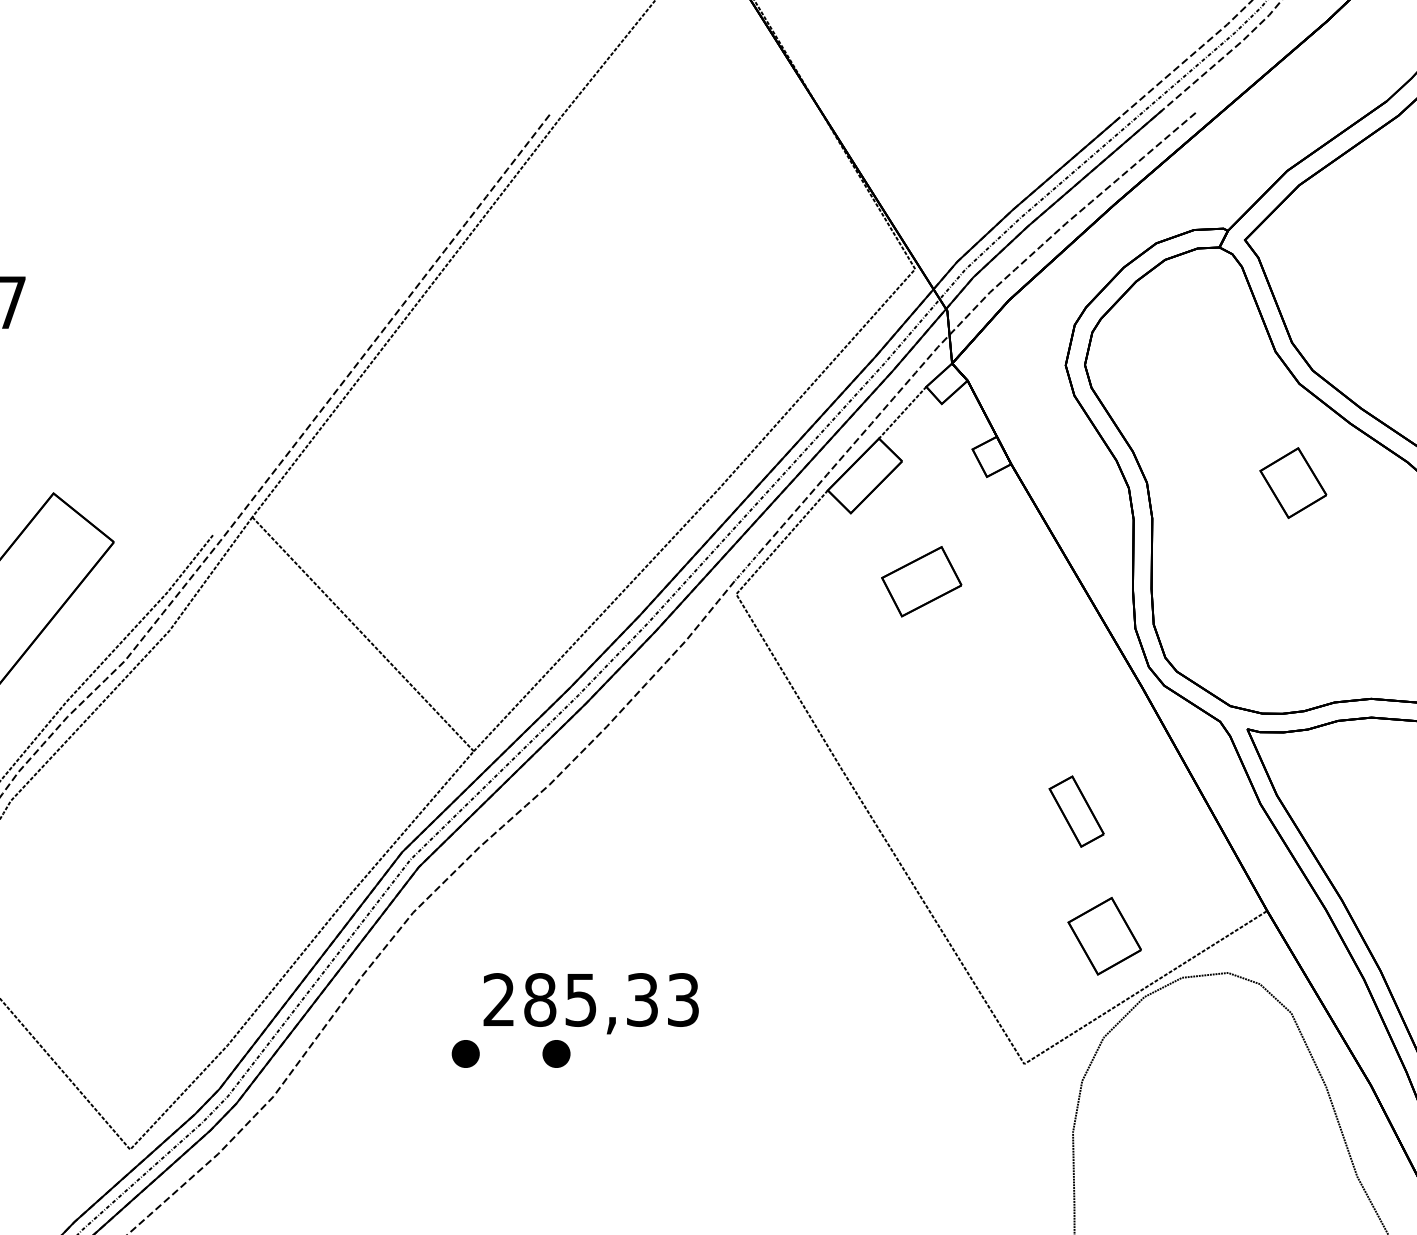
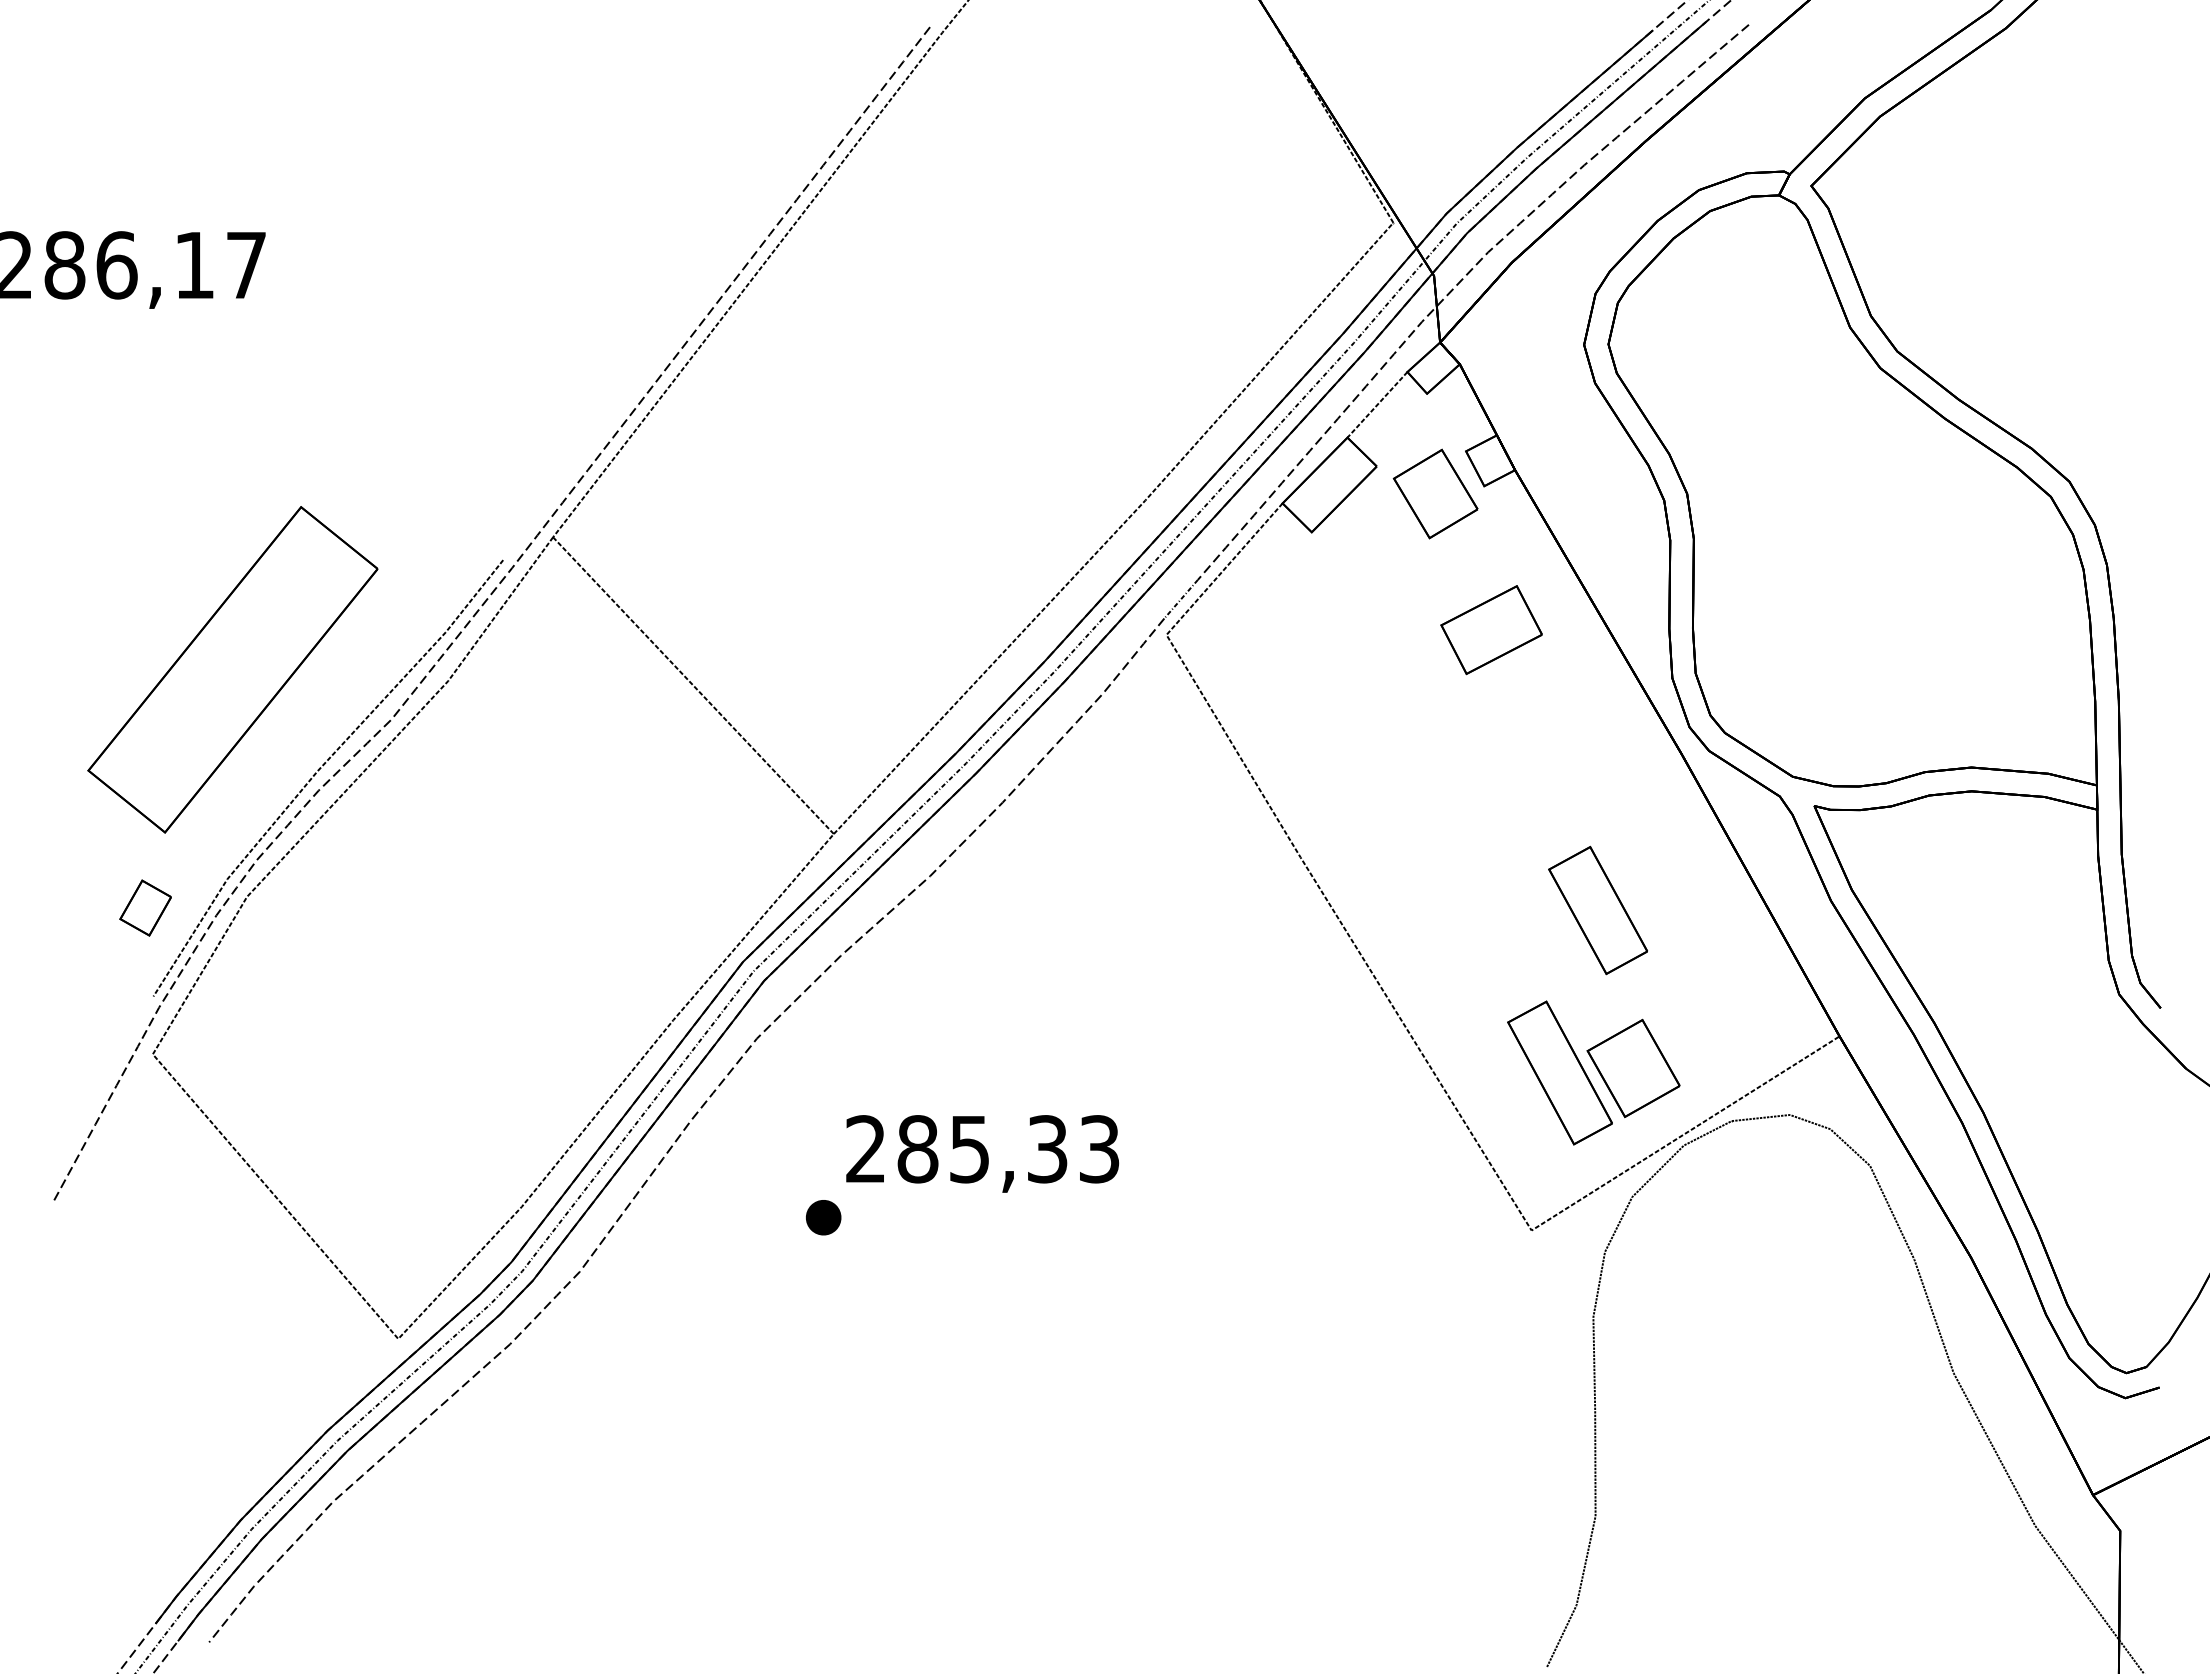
part: (1293, 482) -> (1435, 493), moved
part: (921, 582) -> (1491, 630), moved
part: (1076, 811) -> (1597, 910), size x1.43
part: (1046, 939) -> (1559, 1072), added
part: (556, 1053) -> (938, 1217), removed

